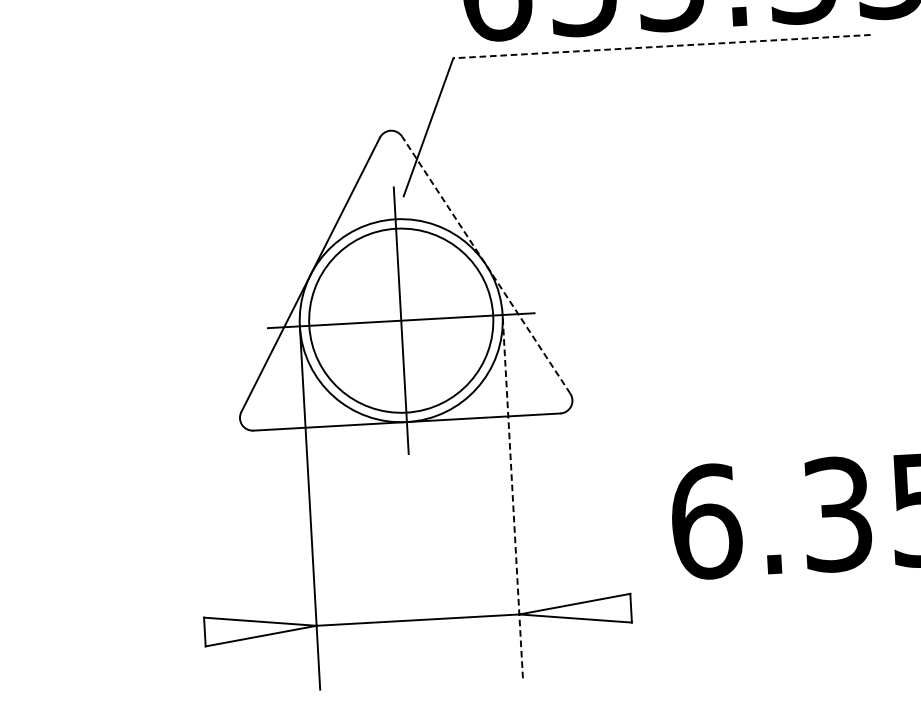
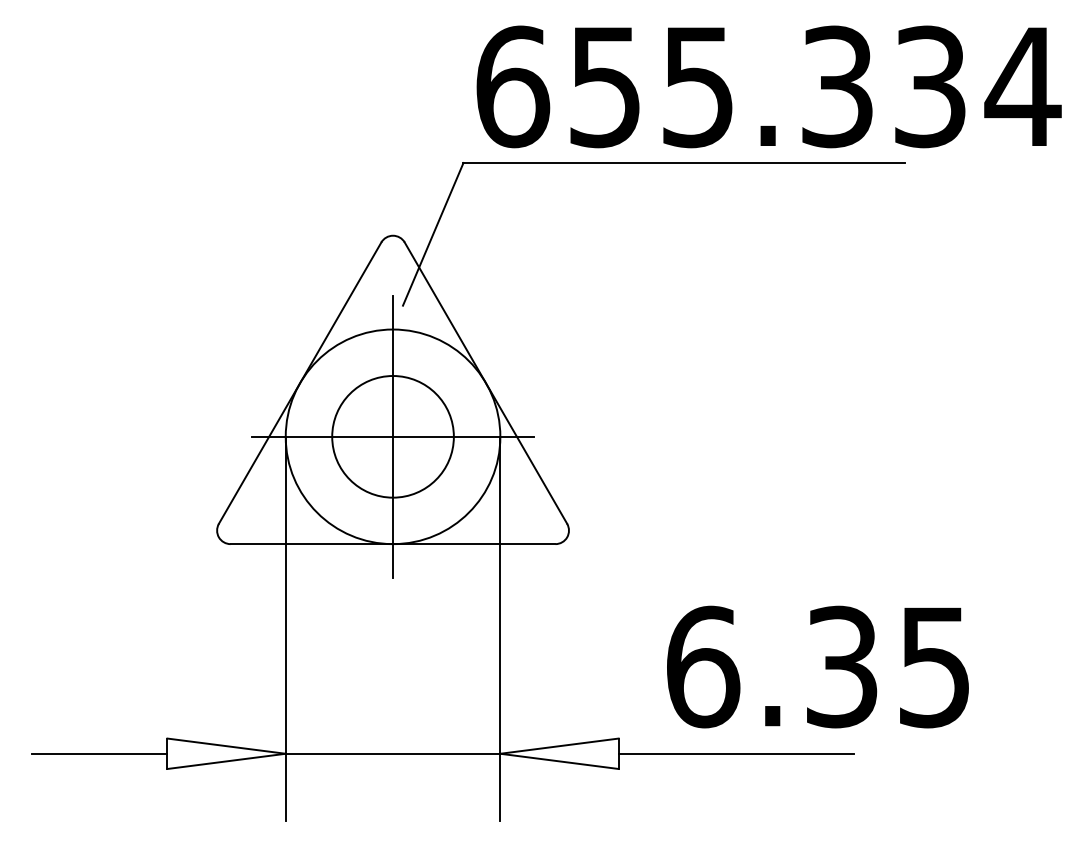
line: (662, 47) -> (684, 163), dashed -> solid
line: (485, 264) -> (485, 382), dashed -> solid
circle: (400, 320) -> (392, 436), size x0.62
line: (512, 496) -> (500, 628), dashed -> solid
line: (742, 601) -> (736, 753), added
line: (140, 635) -> (99, 753), added

